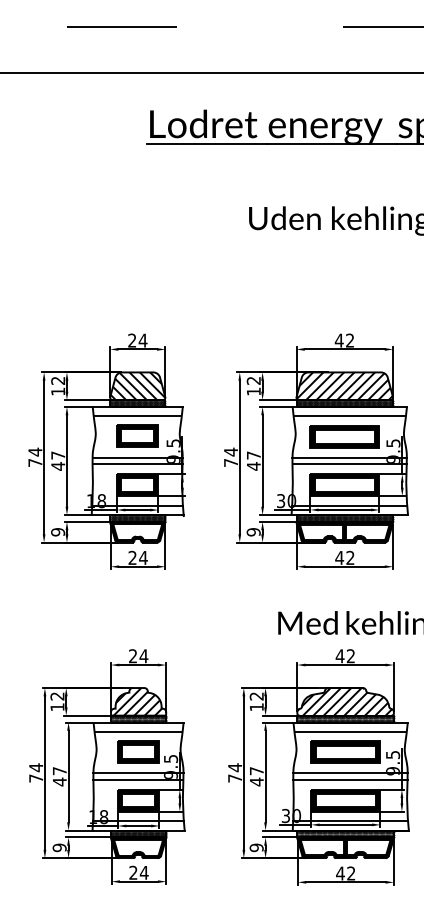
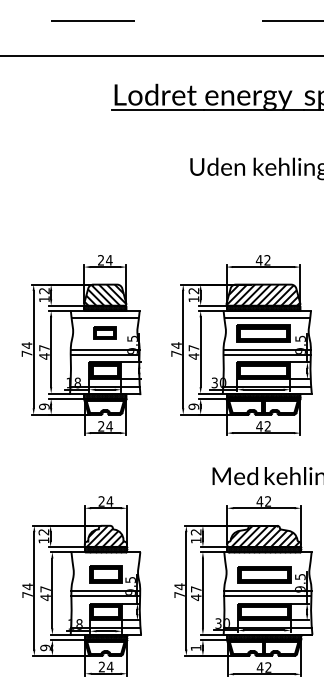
part: (137, 435) -> (105, 332), size x0.7
line: (138, 731) -> (105, 559), removed
line: (350, 731) -> (267, 559), removed
text: (256, 847) -> (196, 647), 9 -> 1

